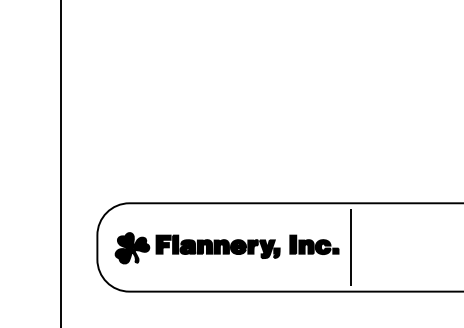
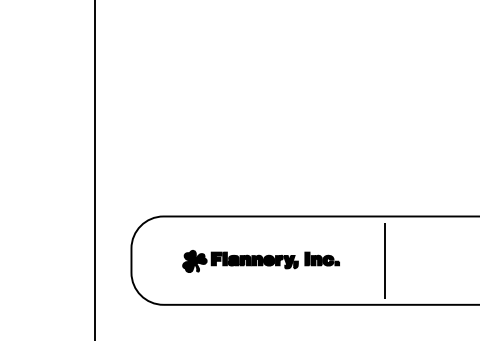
part: (226, 248) -> (260, 261), size x0.7

